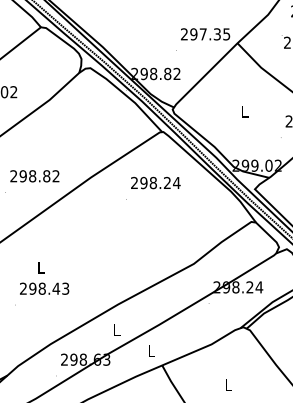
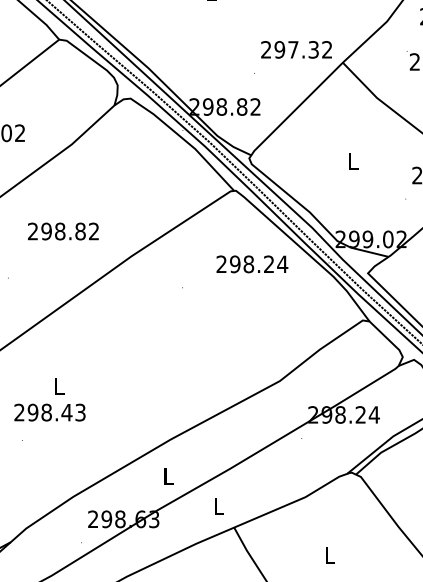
text: (226, 34) -> (326, 50), 297.35 -> 297.32
text: (34, 176) -> (62, 231), moved
text: (155, 182) -> (251, 263), moved
text: (44, 288) -> (49, 412), moved

